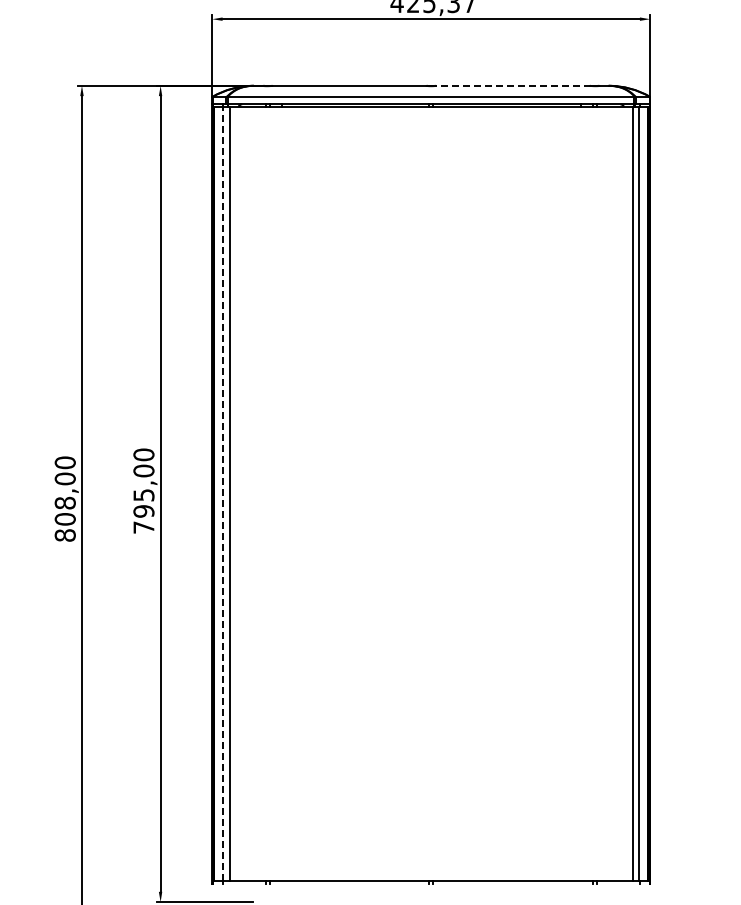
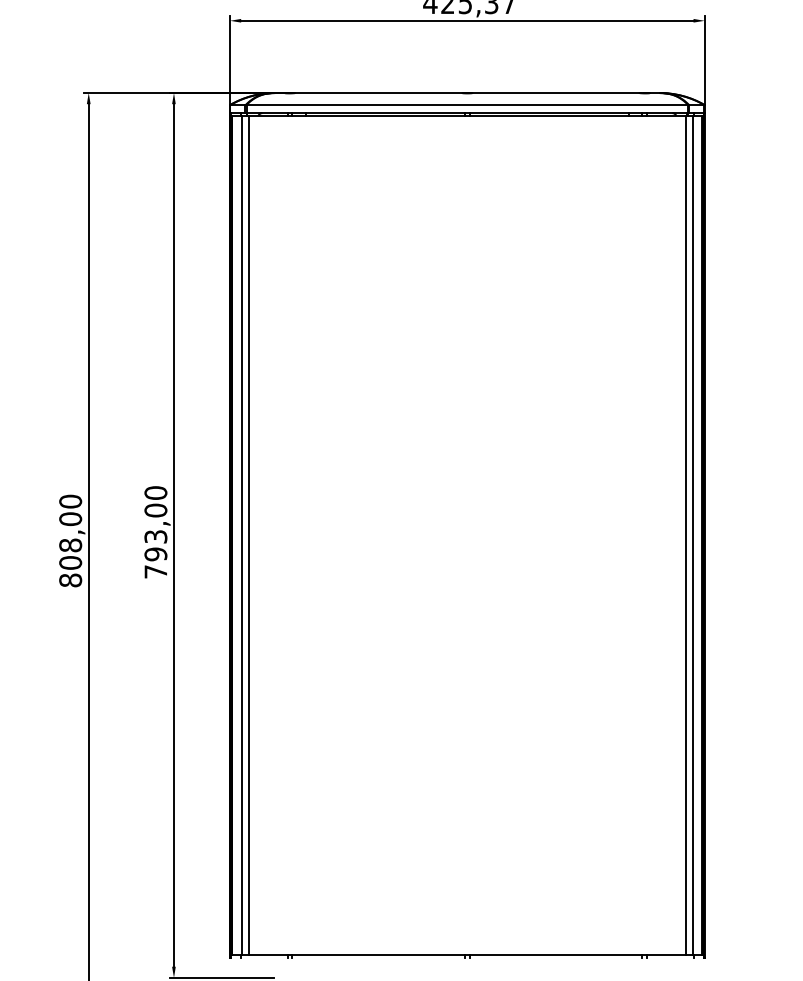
line: (512, 85) -> (555, 92), dashed -> solid
line: (223, 493) -> (242, 534), dashed -> solid
text: (143, 494) -> (155, 536), 795,00 -> 793,00

